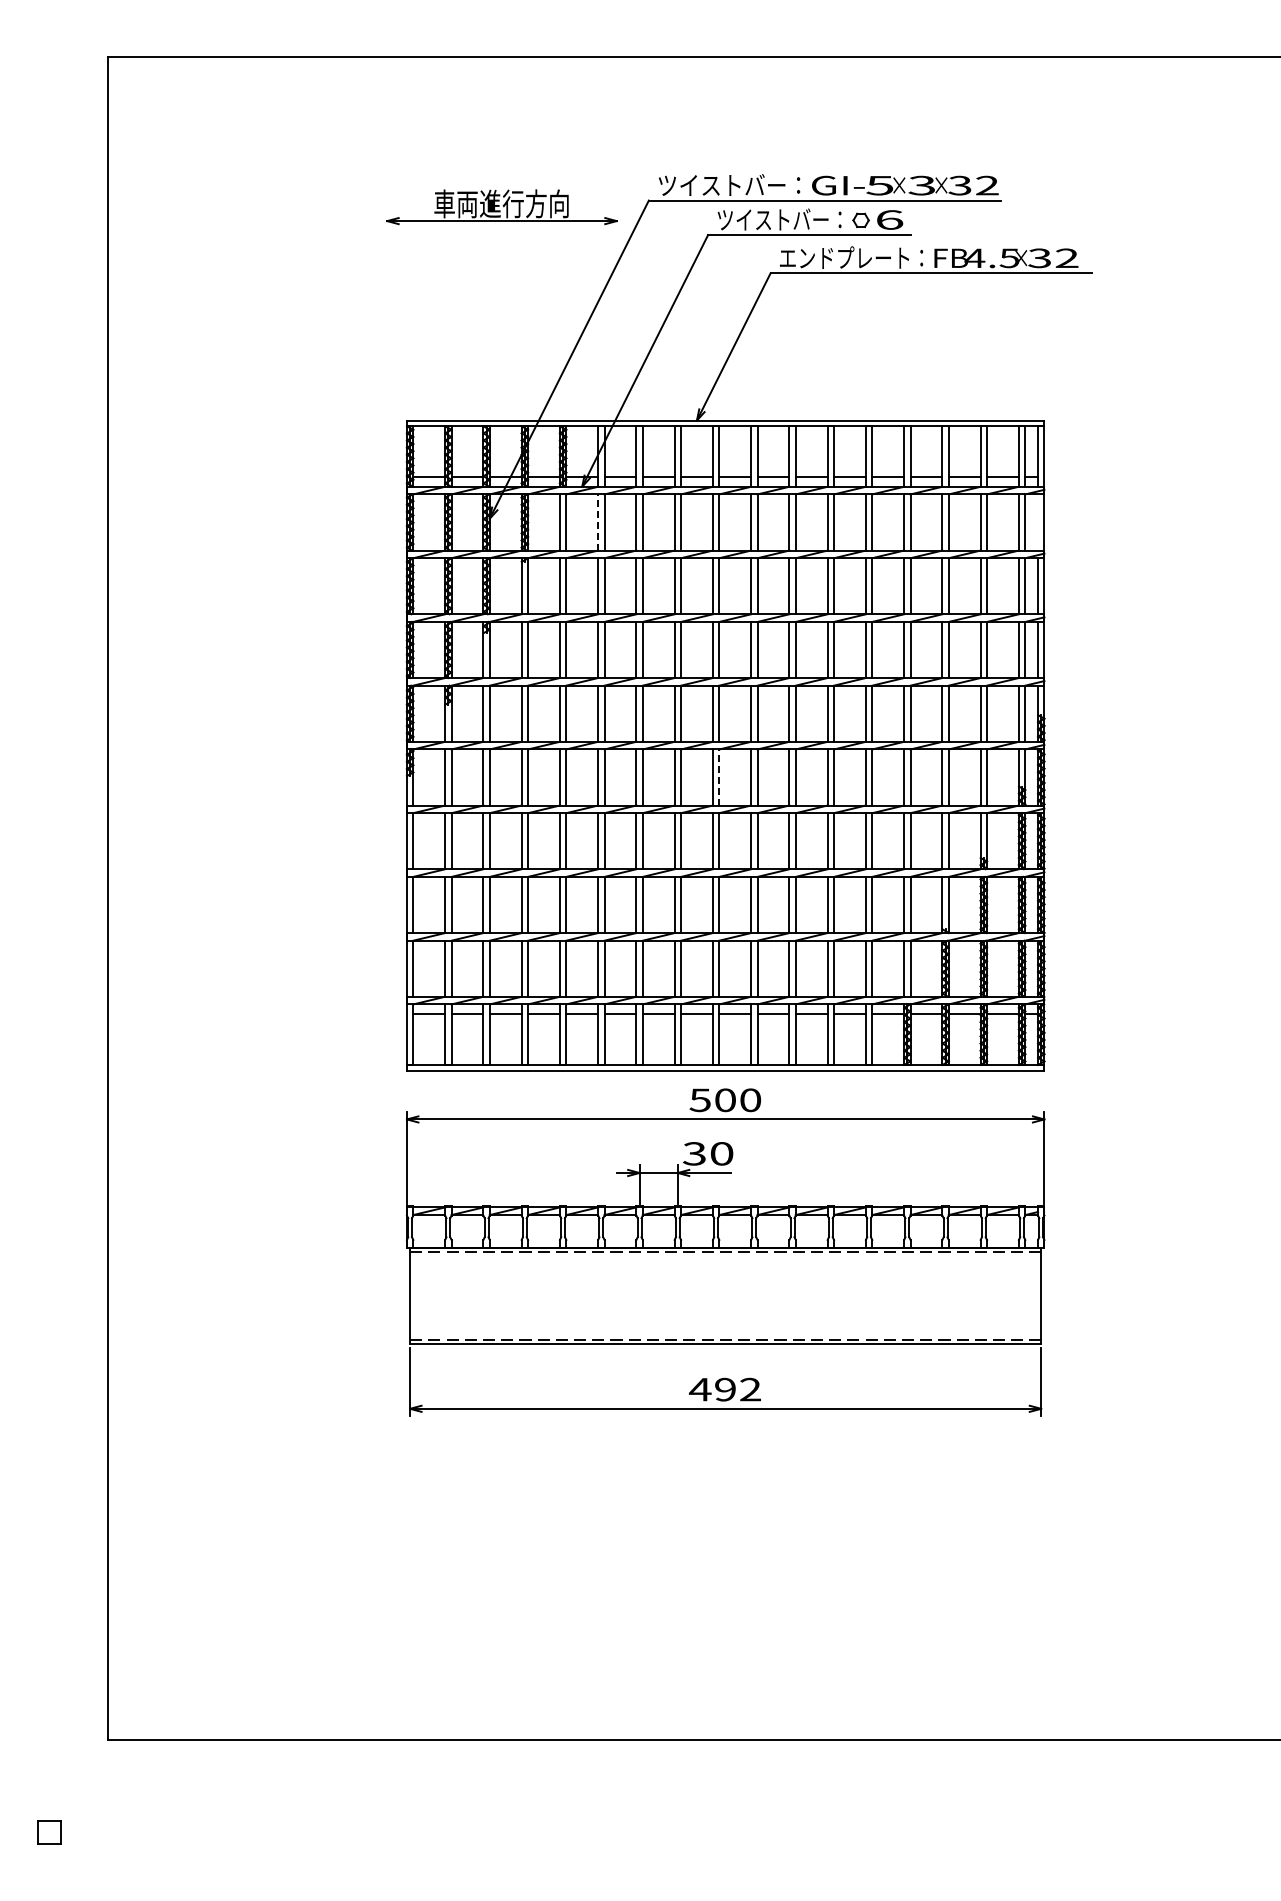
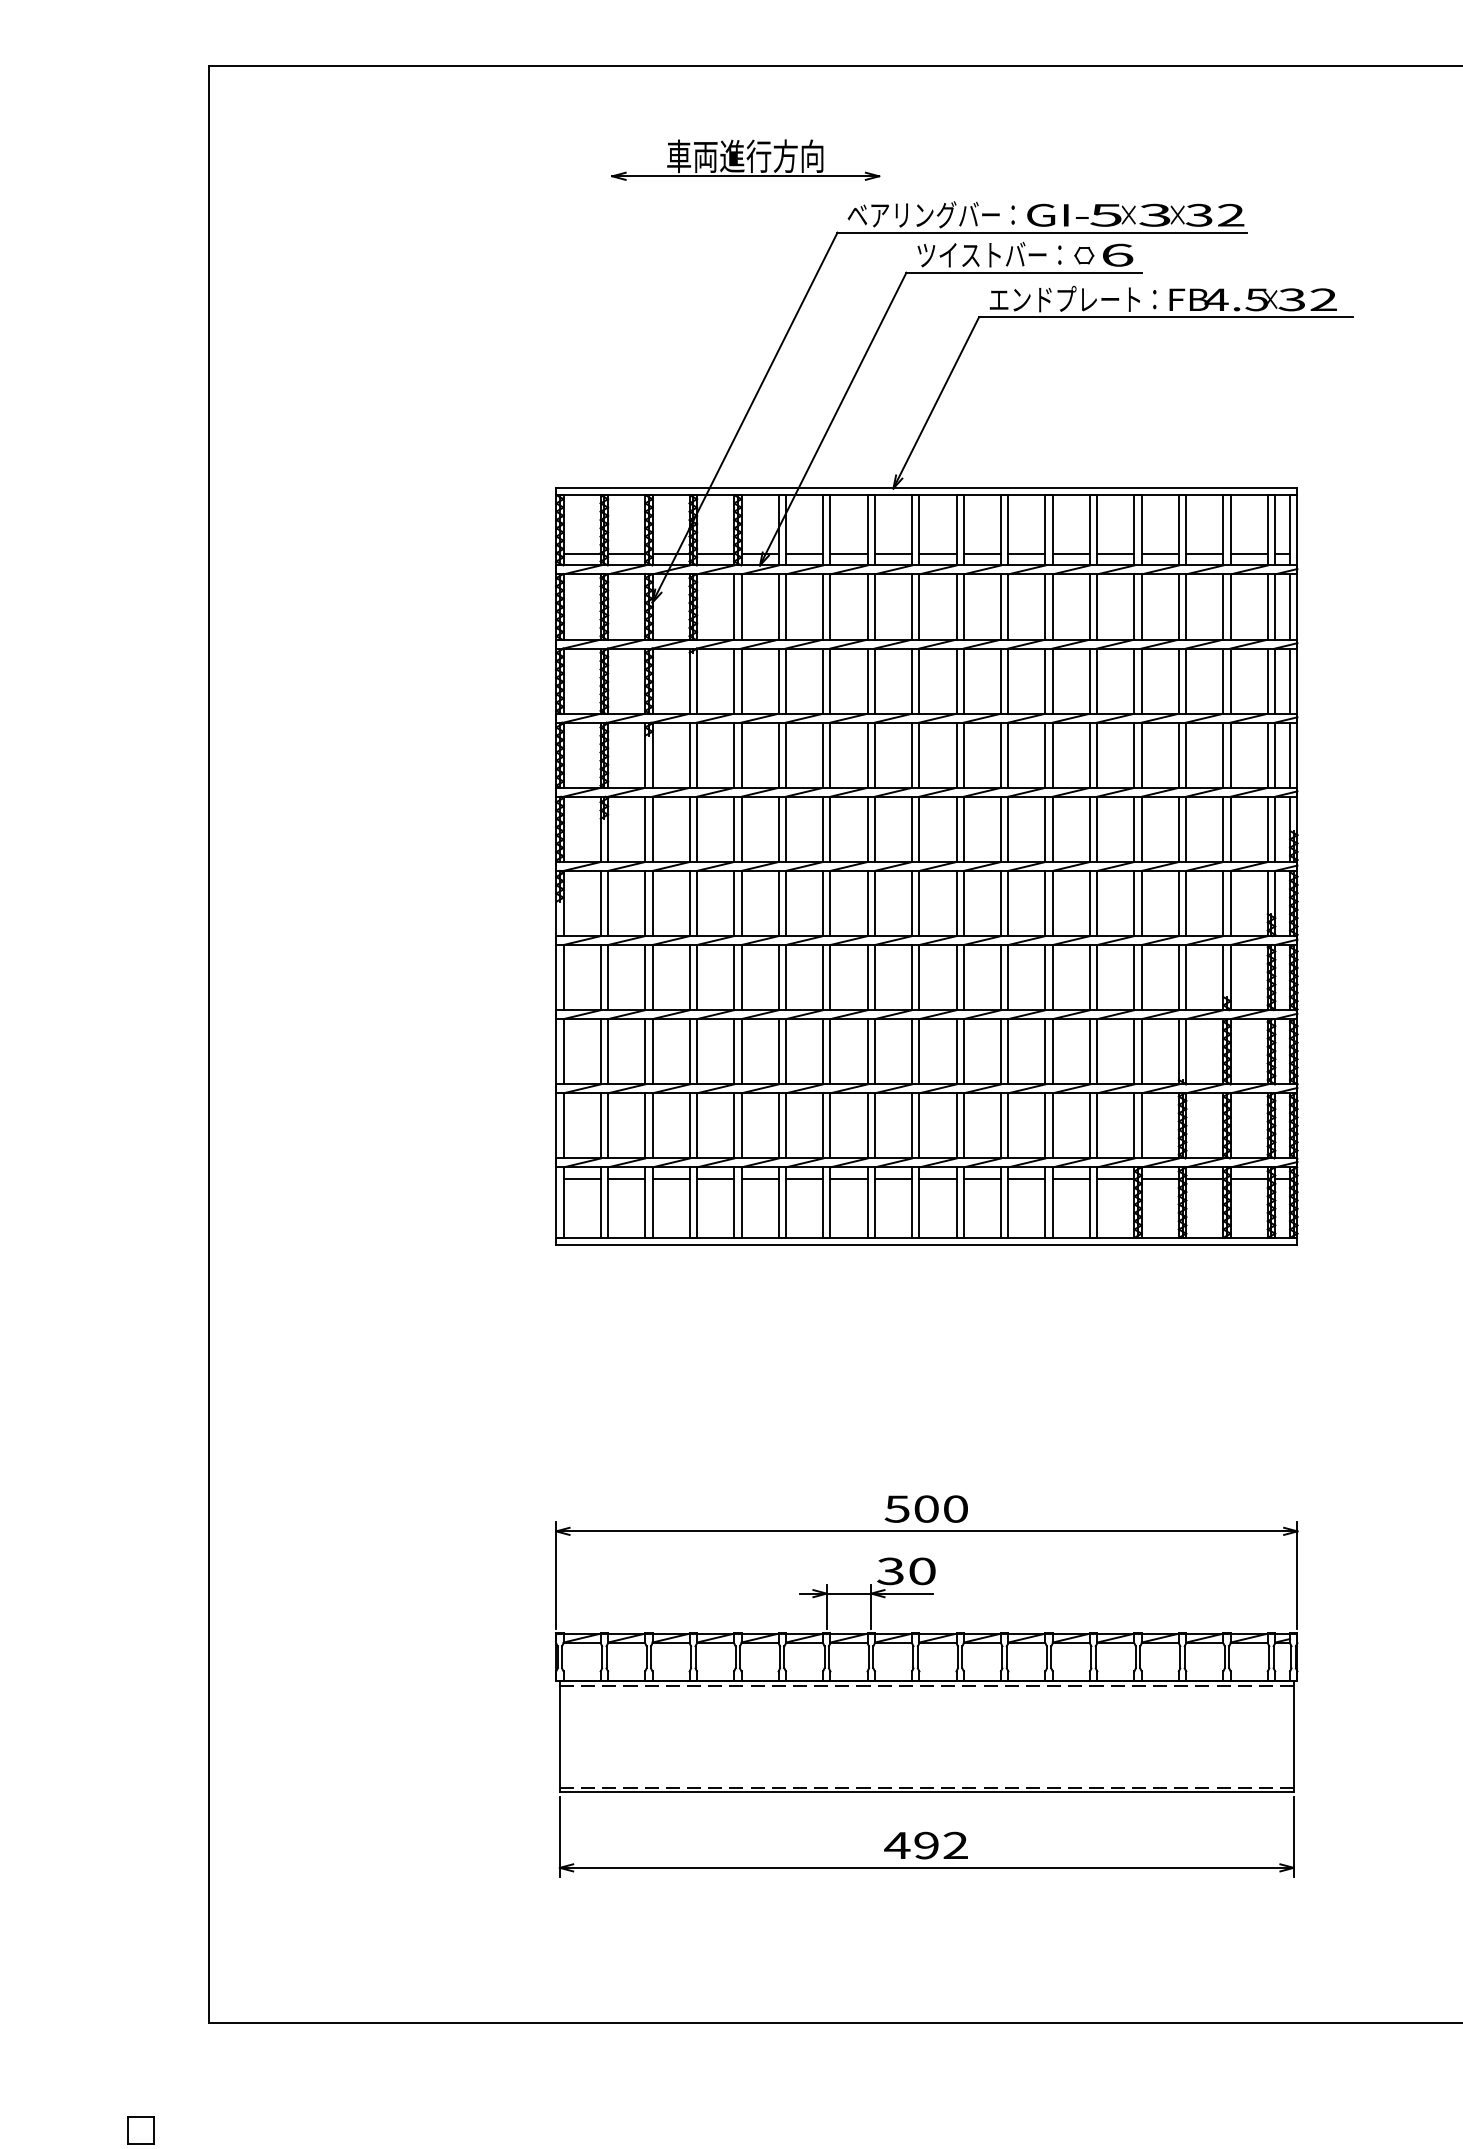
text: (729, 184) -> (931, 213), ツイストバー： -> ベアリングバー：
part: (501, 207) -> (745, 160), moved
line: (598, 522) -> (778, 607), dashed -> solid
line: (1038, 522) -> (1290, 607), added
line: (719, 777) -> (919, 903), dashed -> solid
part: (725, 1252) -> (926, 1686), moved

